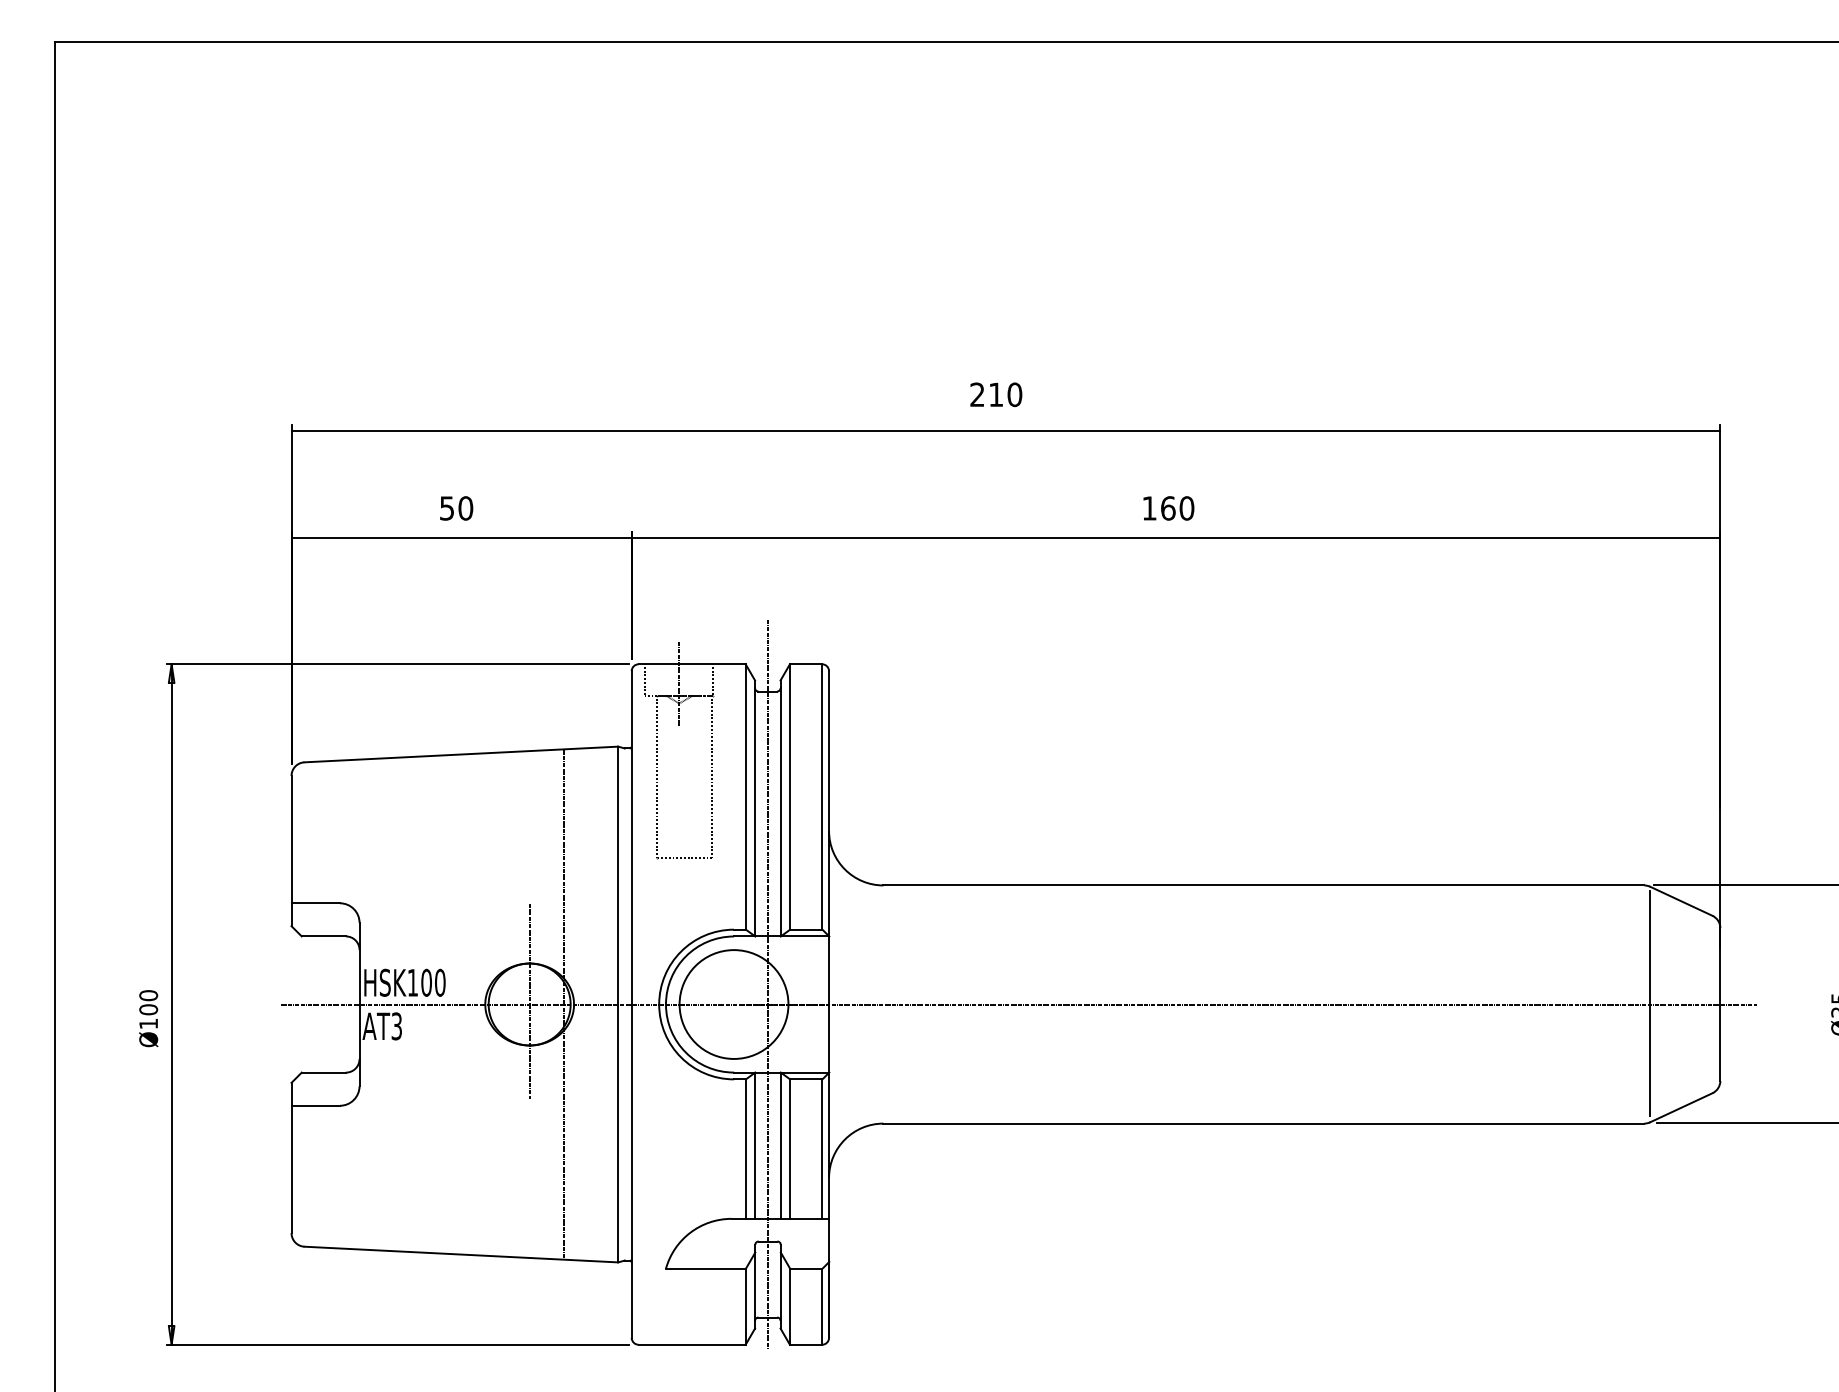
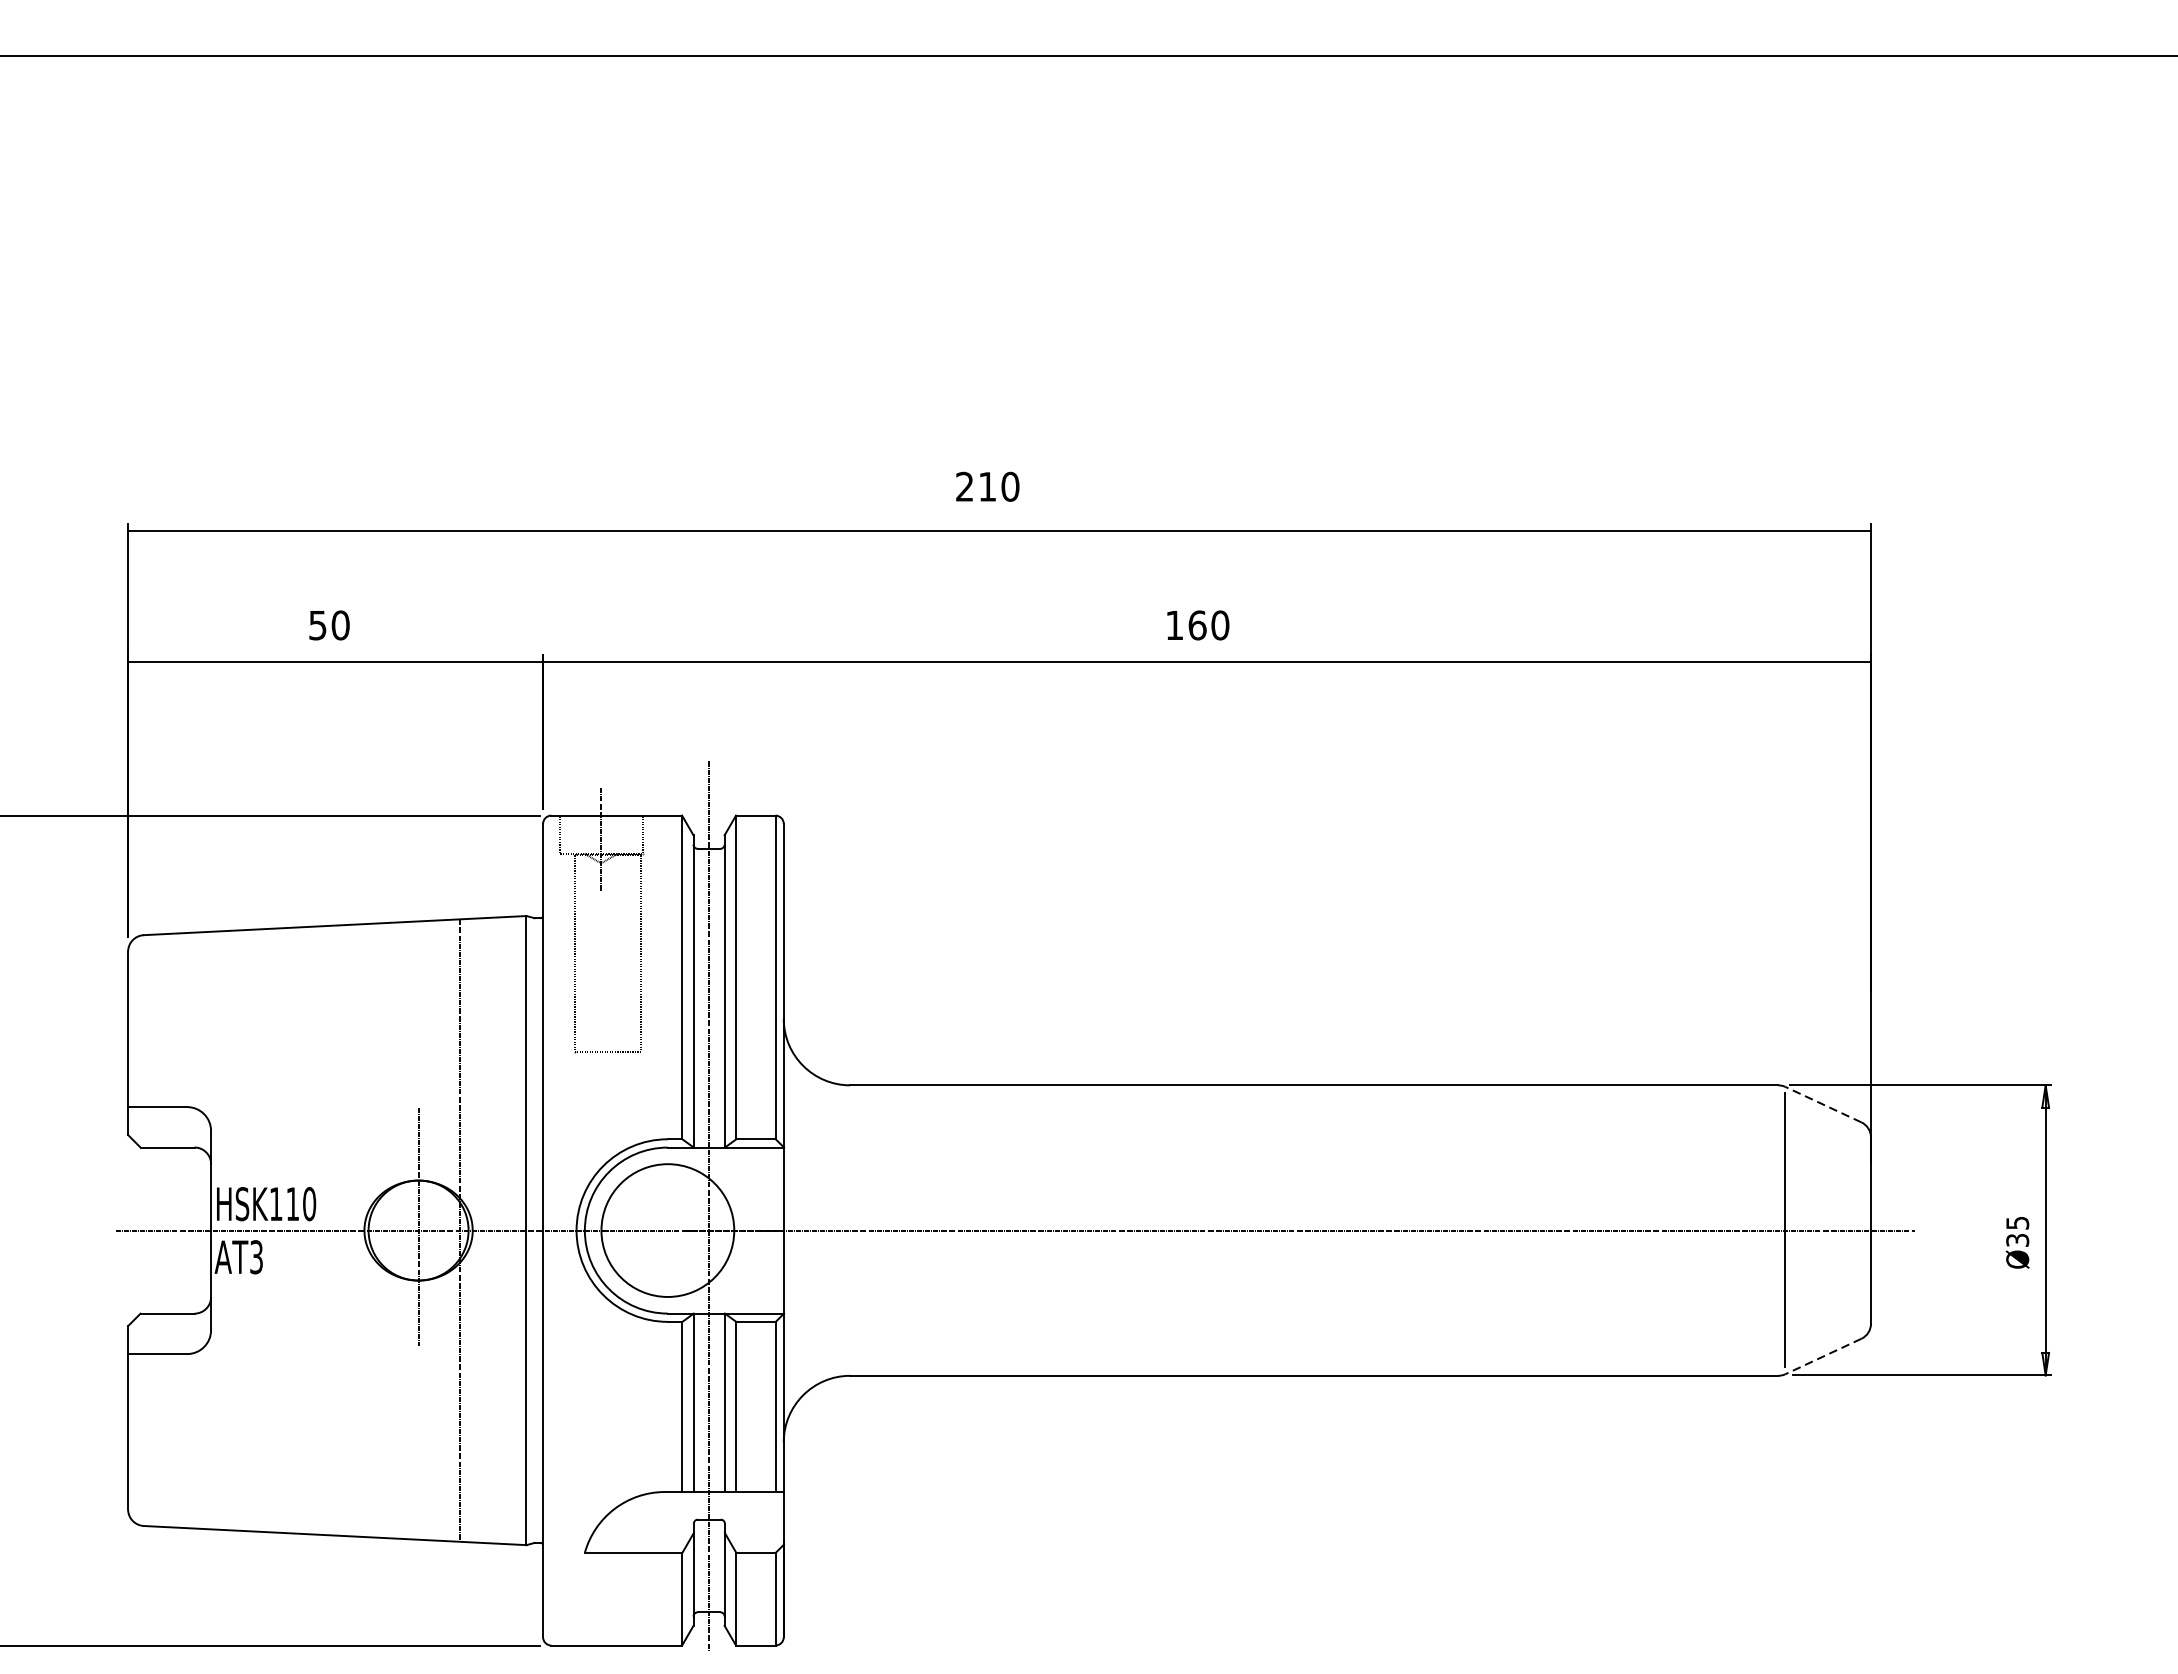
line: (1680, 901) -> (1822, 1104), solid -> dashed
text: (426, 982) -> (292, 1203), HSK100 -> HSK110
line: (1680, 1107) -> (1822, 1356), solid -> dashed

